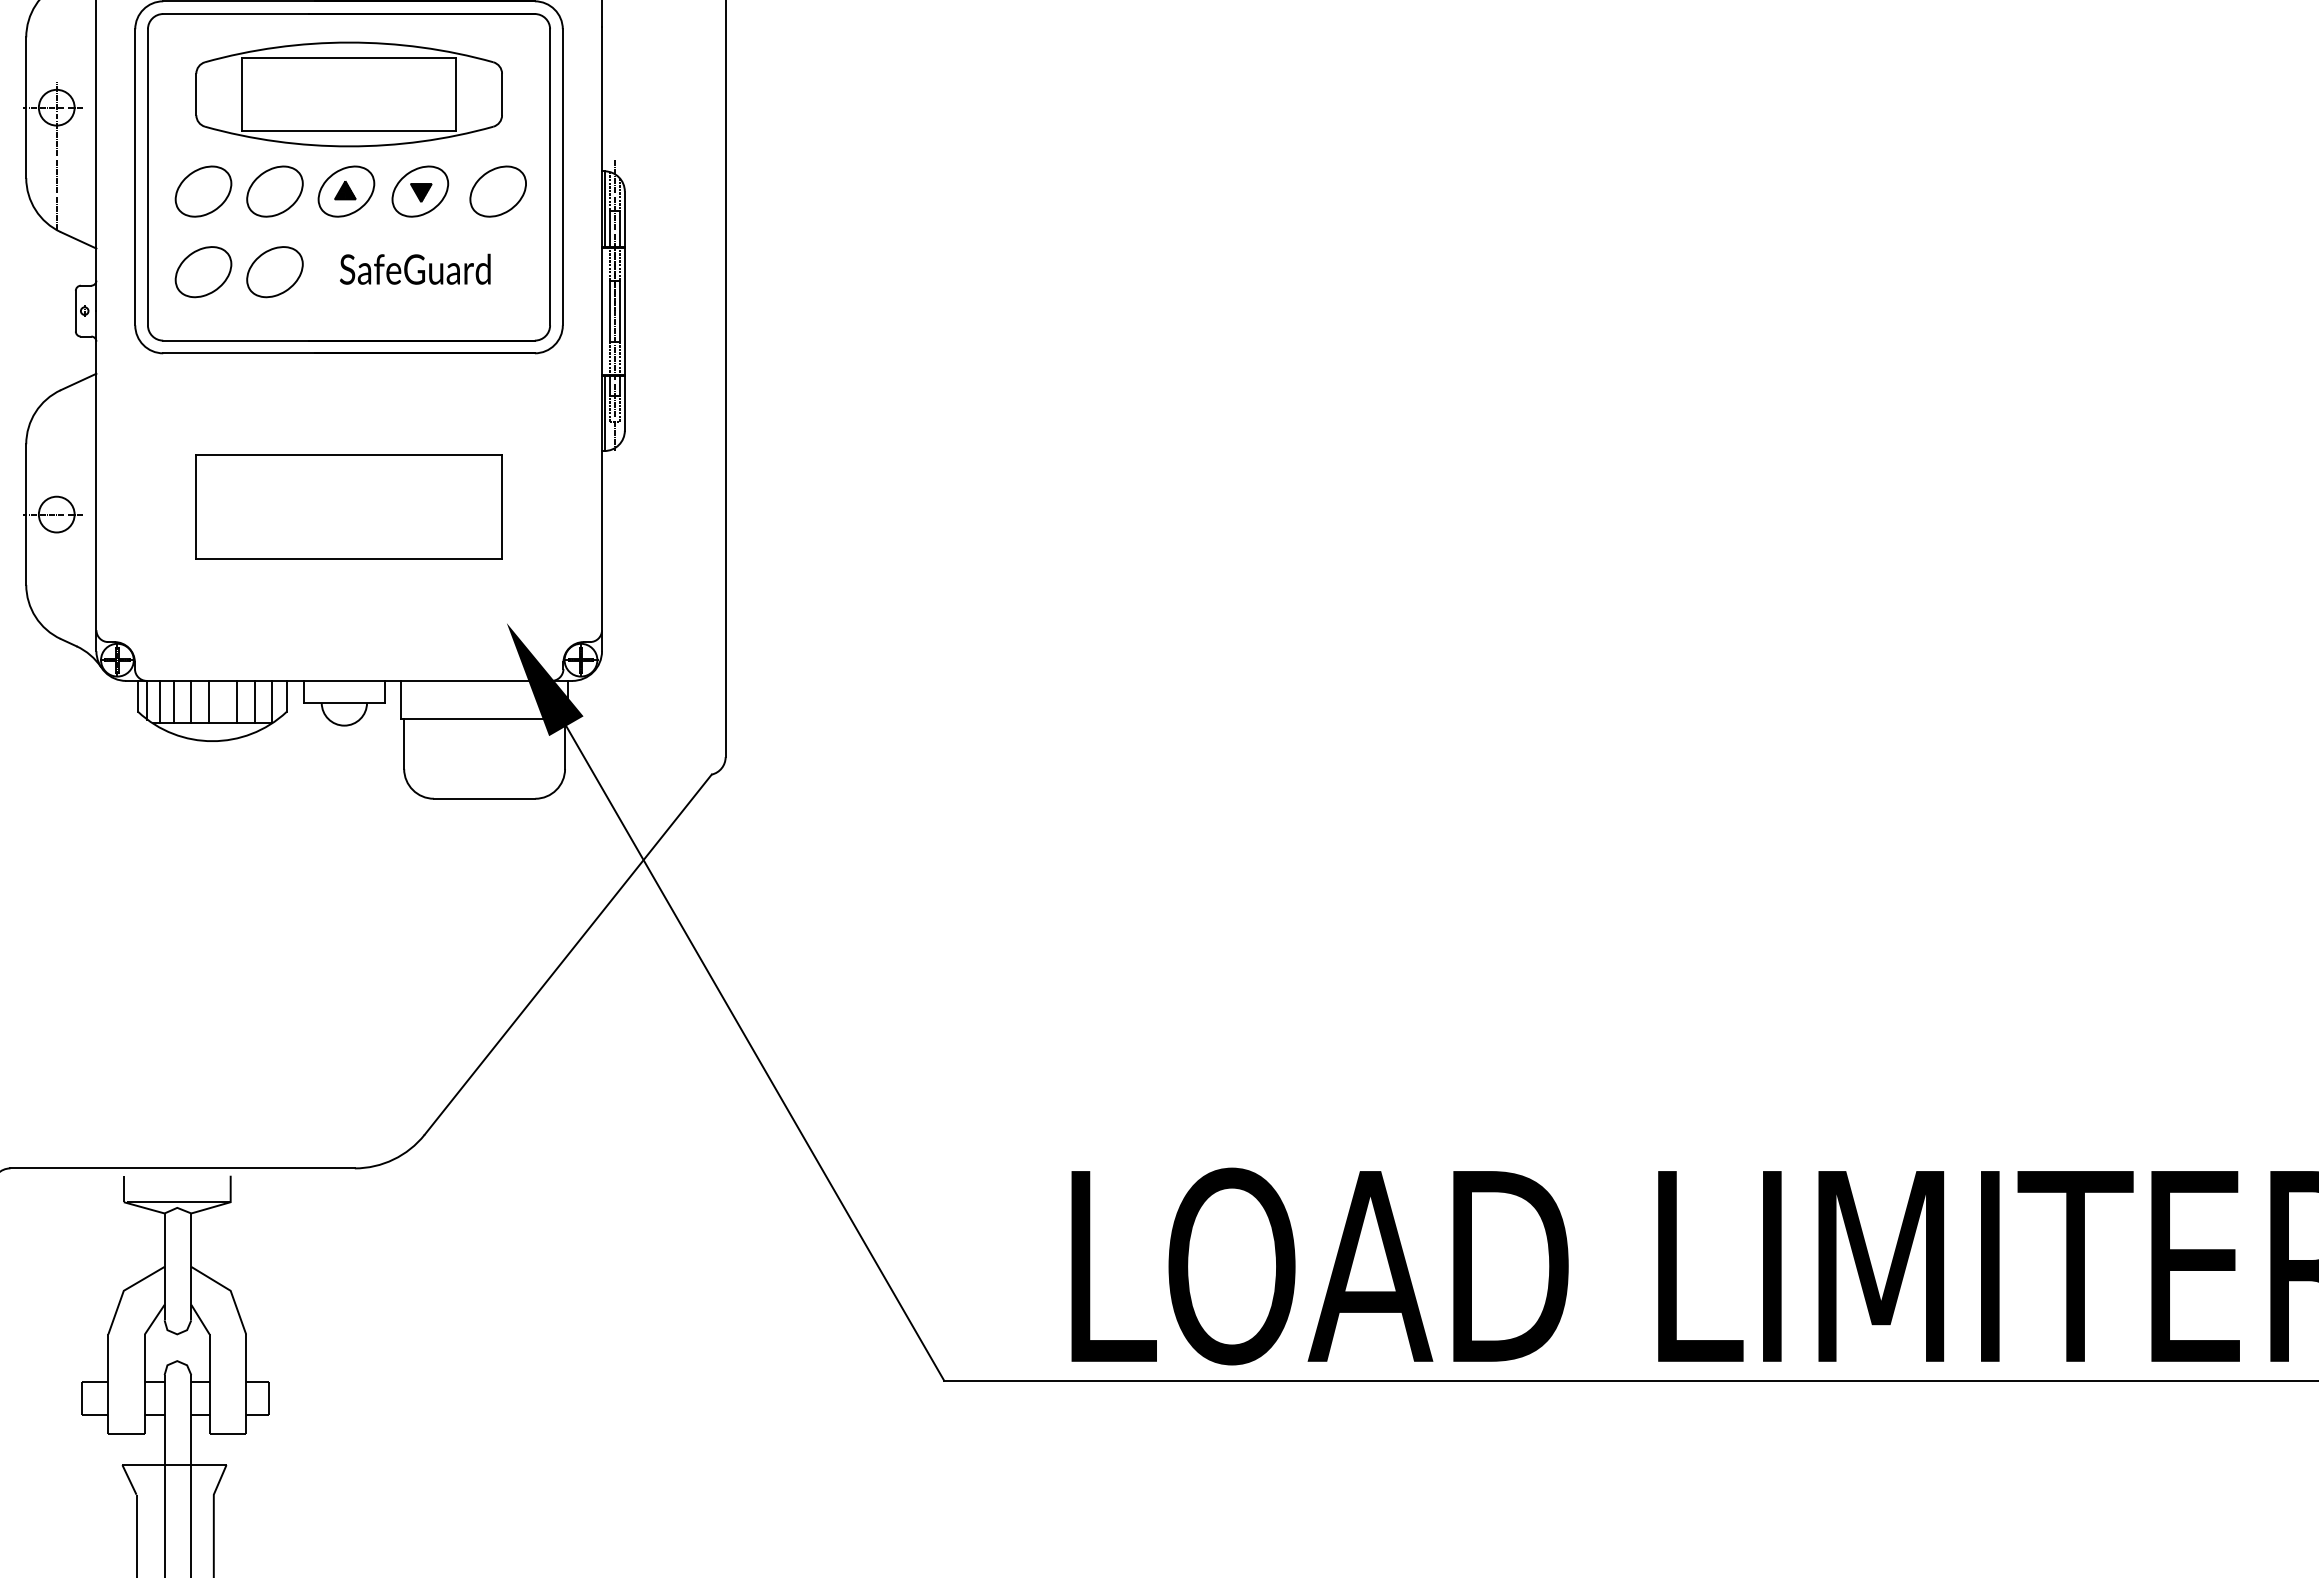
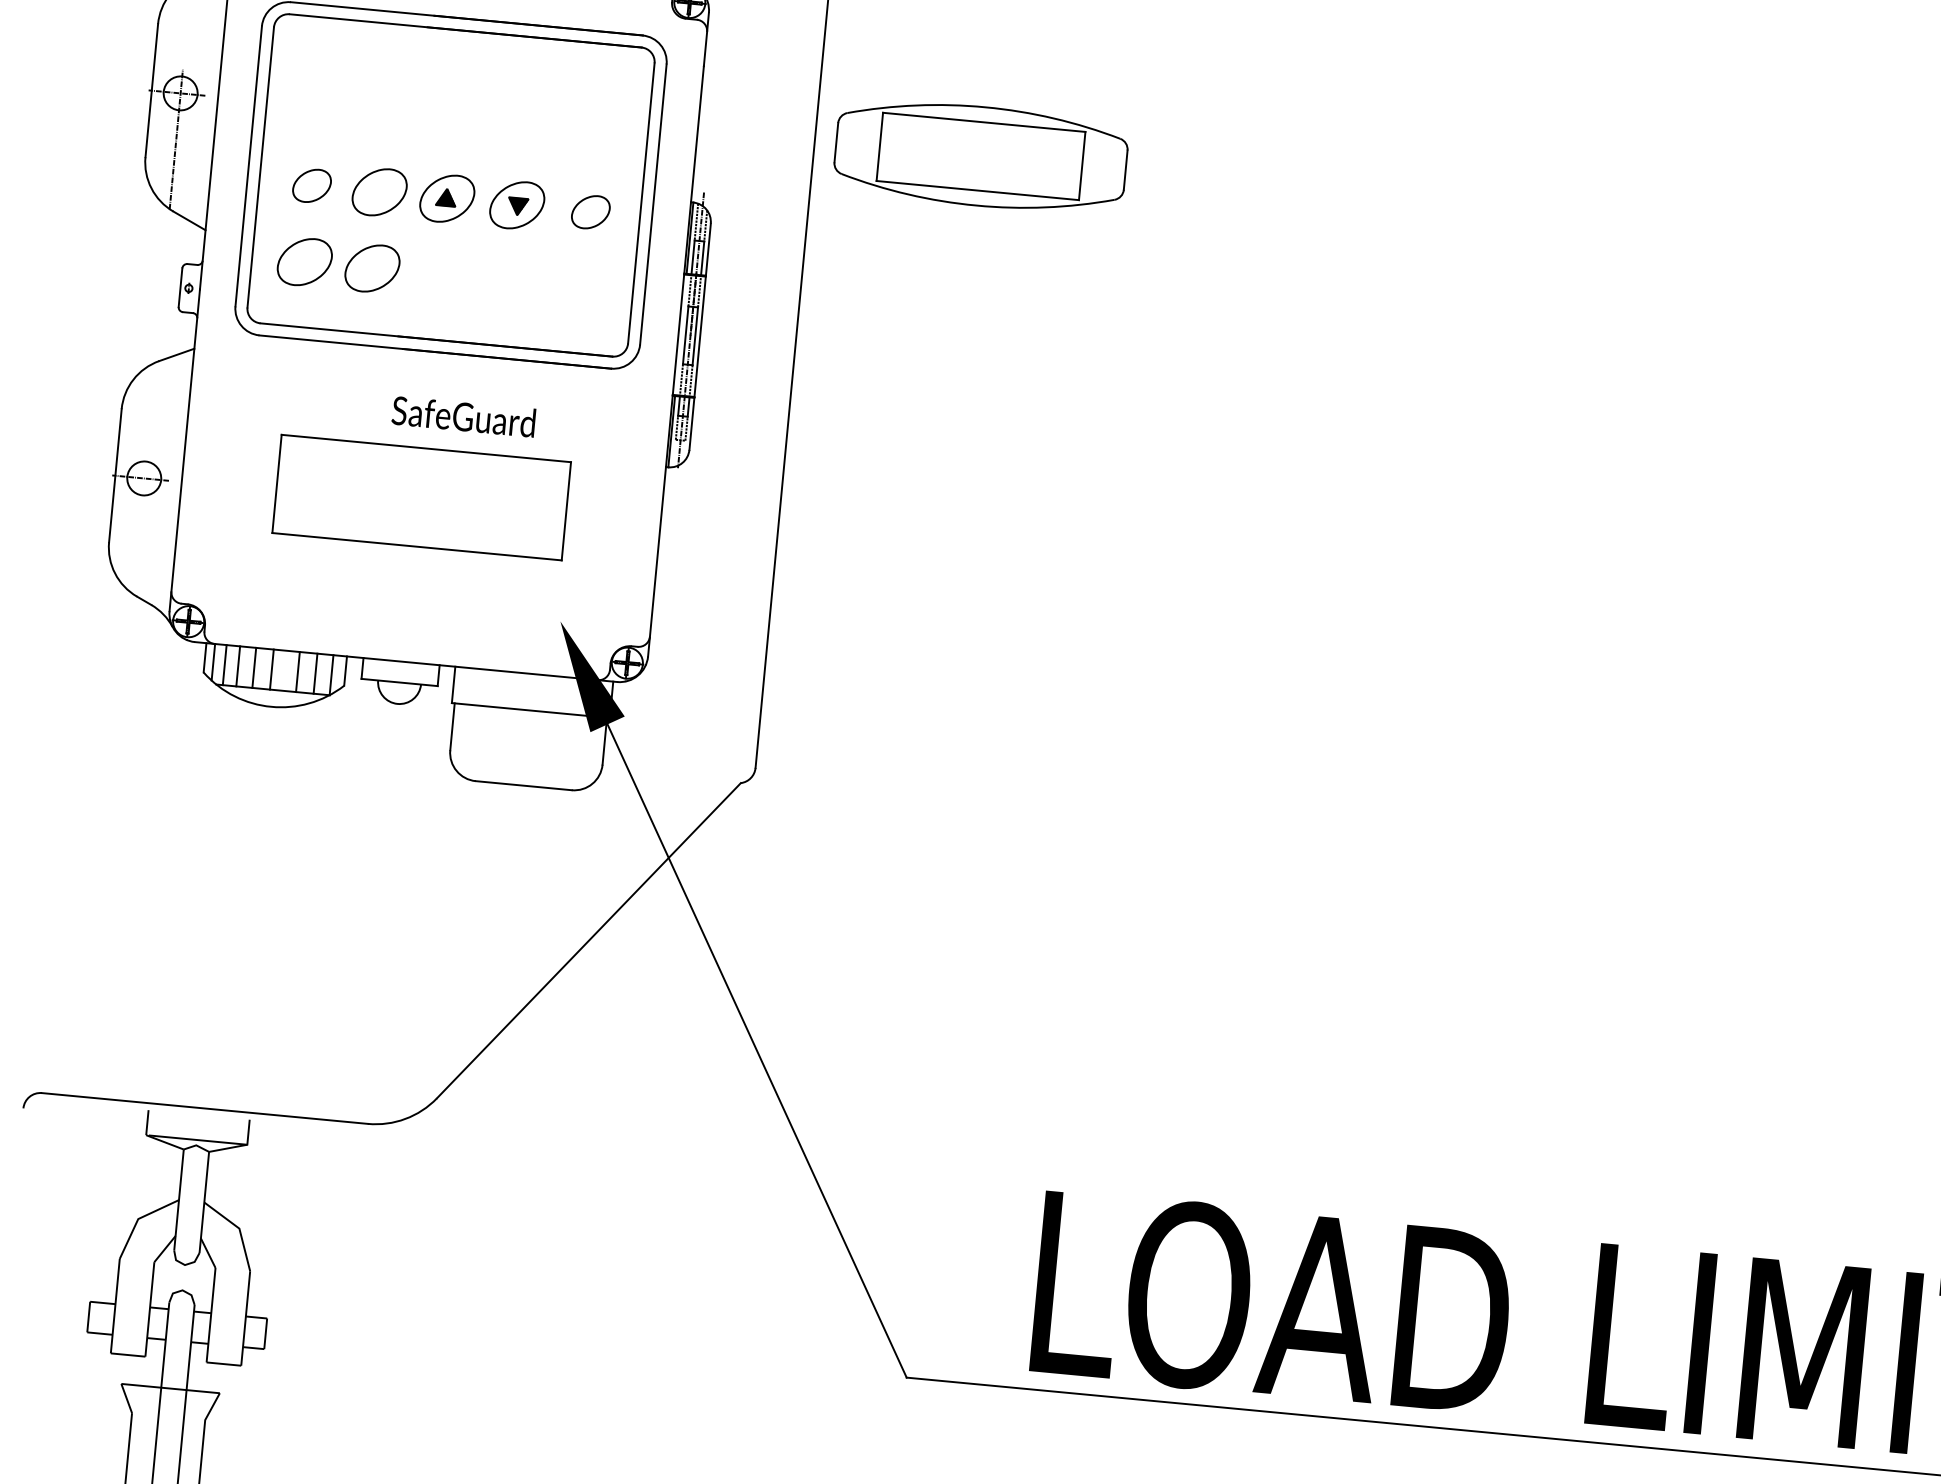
part: (348, 94) -> (980, 156), moved
part: (203, 191) -> (312, 185), size x0.7
part: (497, 191) -> (590, 212), size x0.7
text: (415, 268) -> (464, 415), moved

